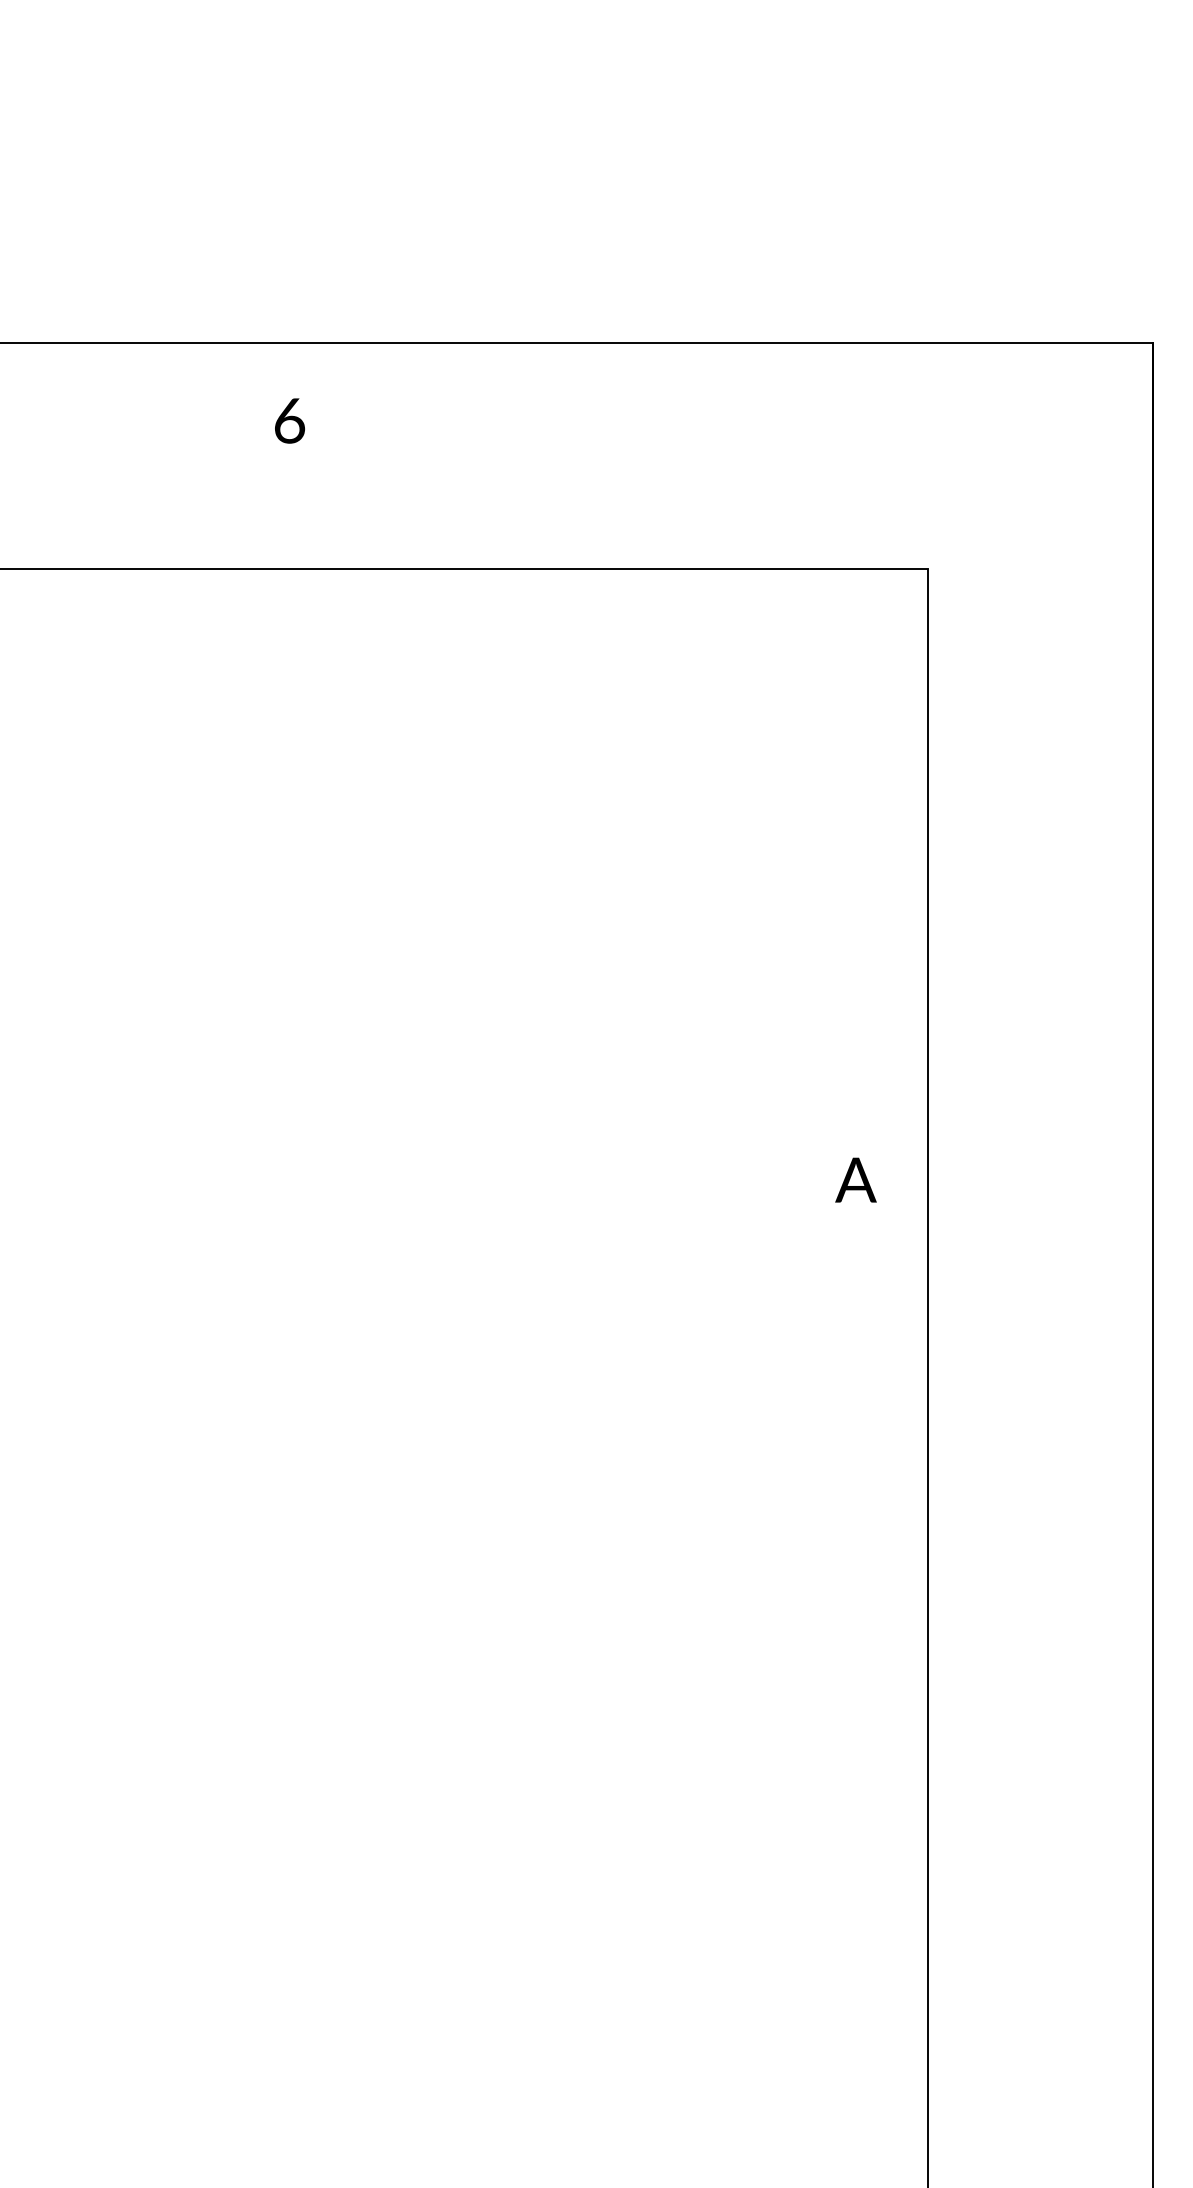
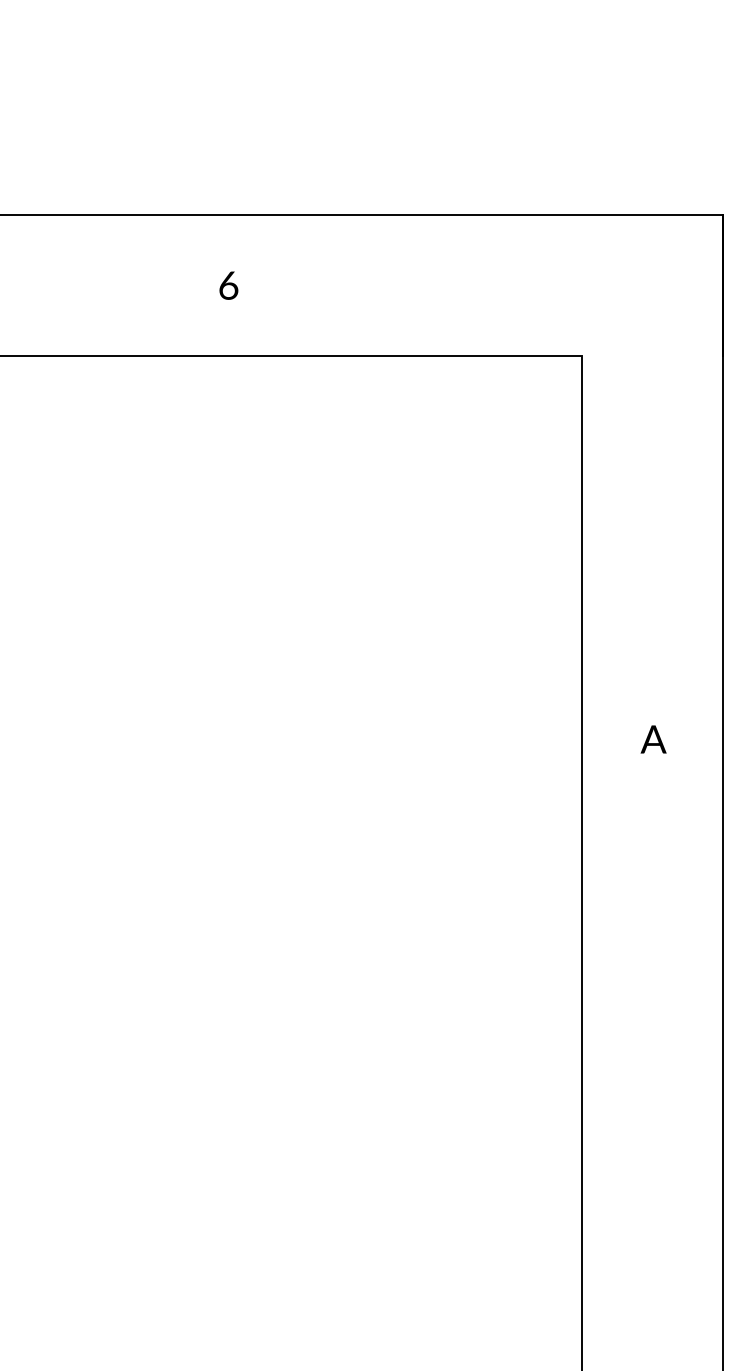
text: (289, 420) -> (228, 285), moved
text: (855, 1180) -> (653, 739), moved

